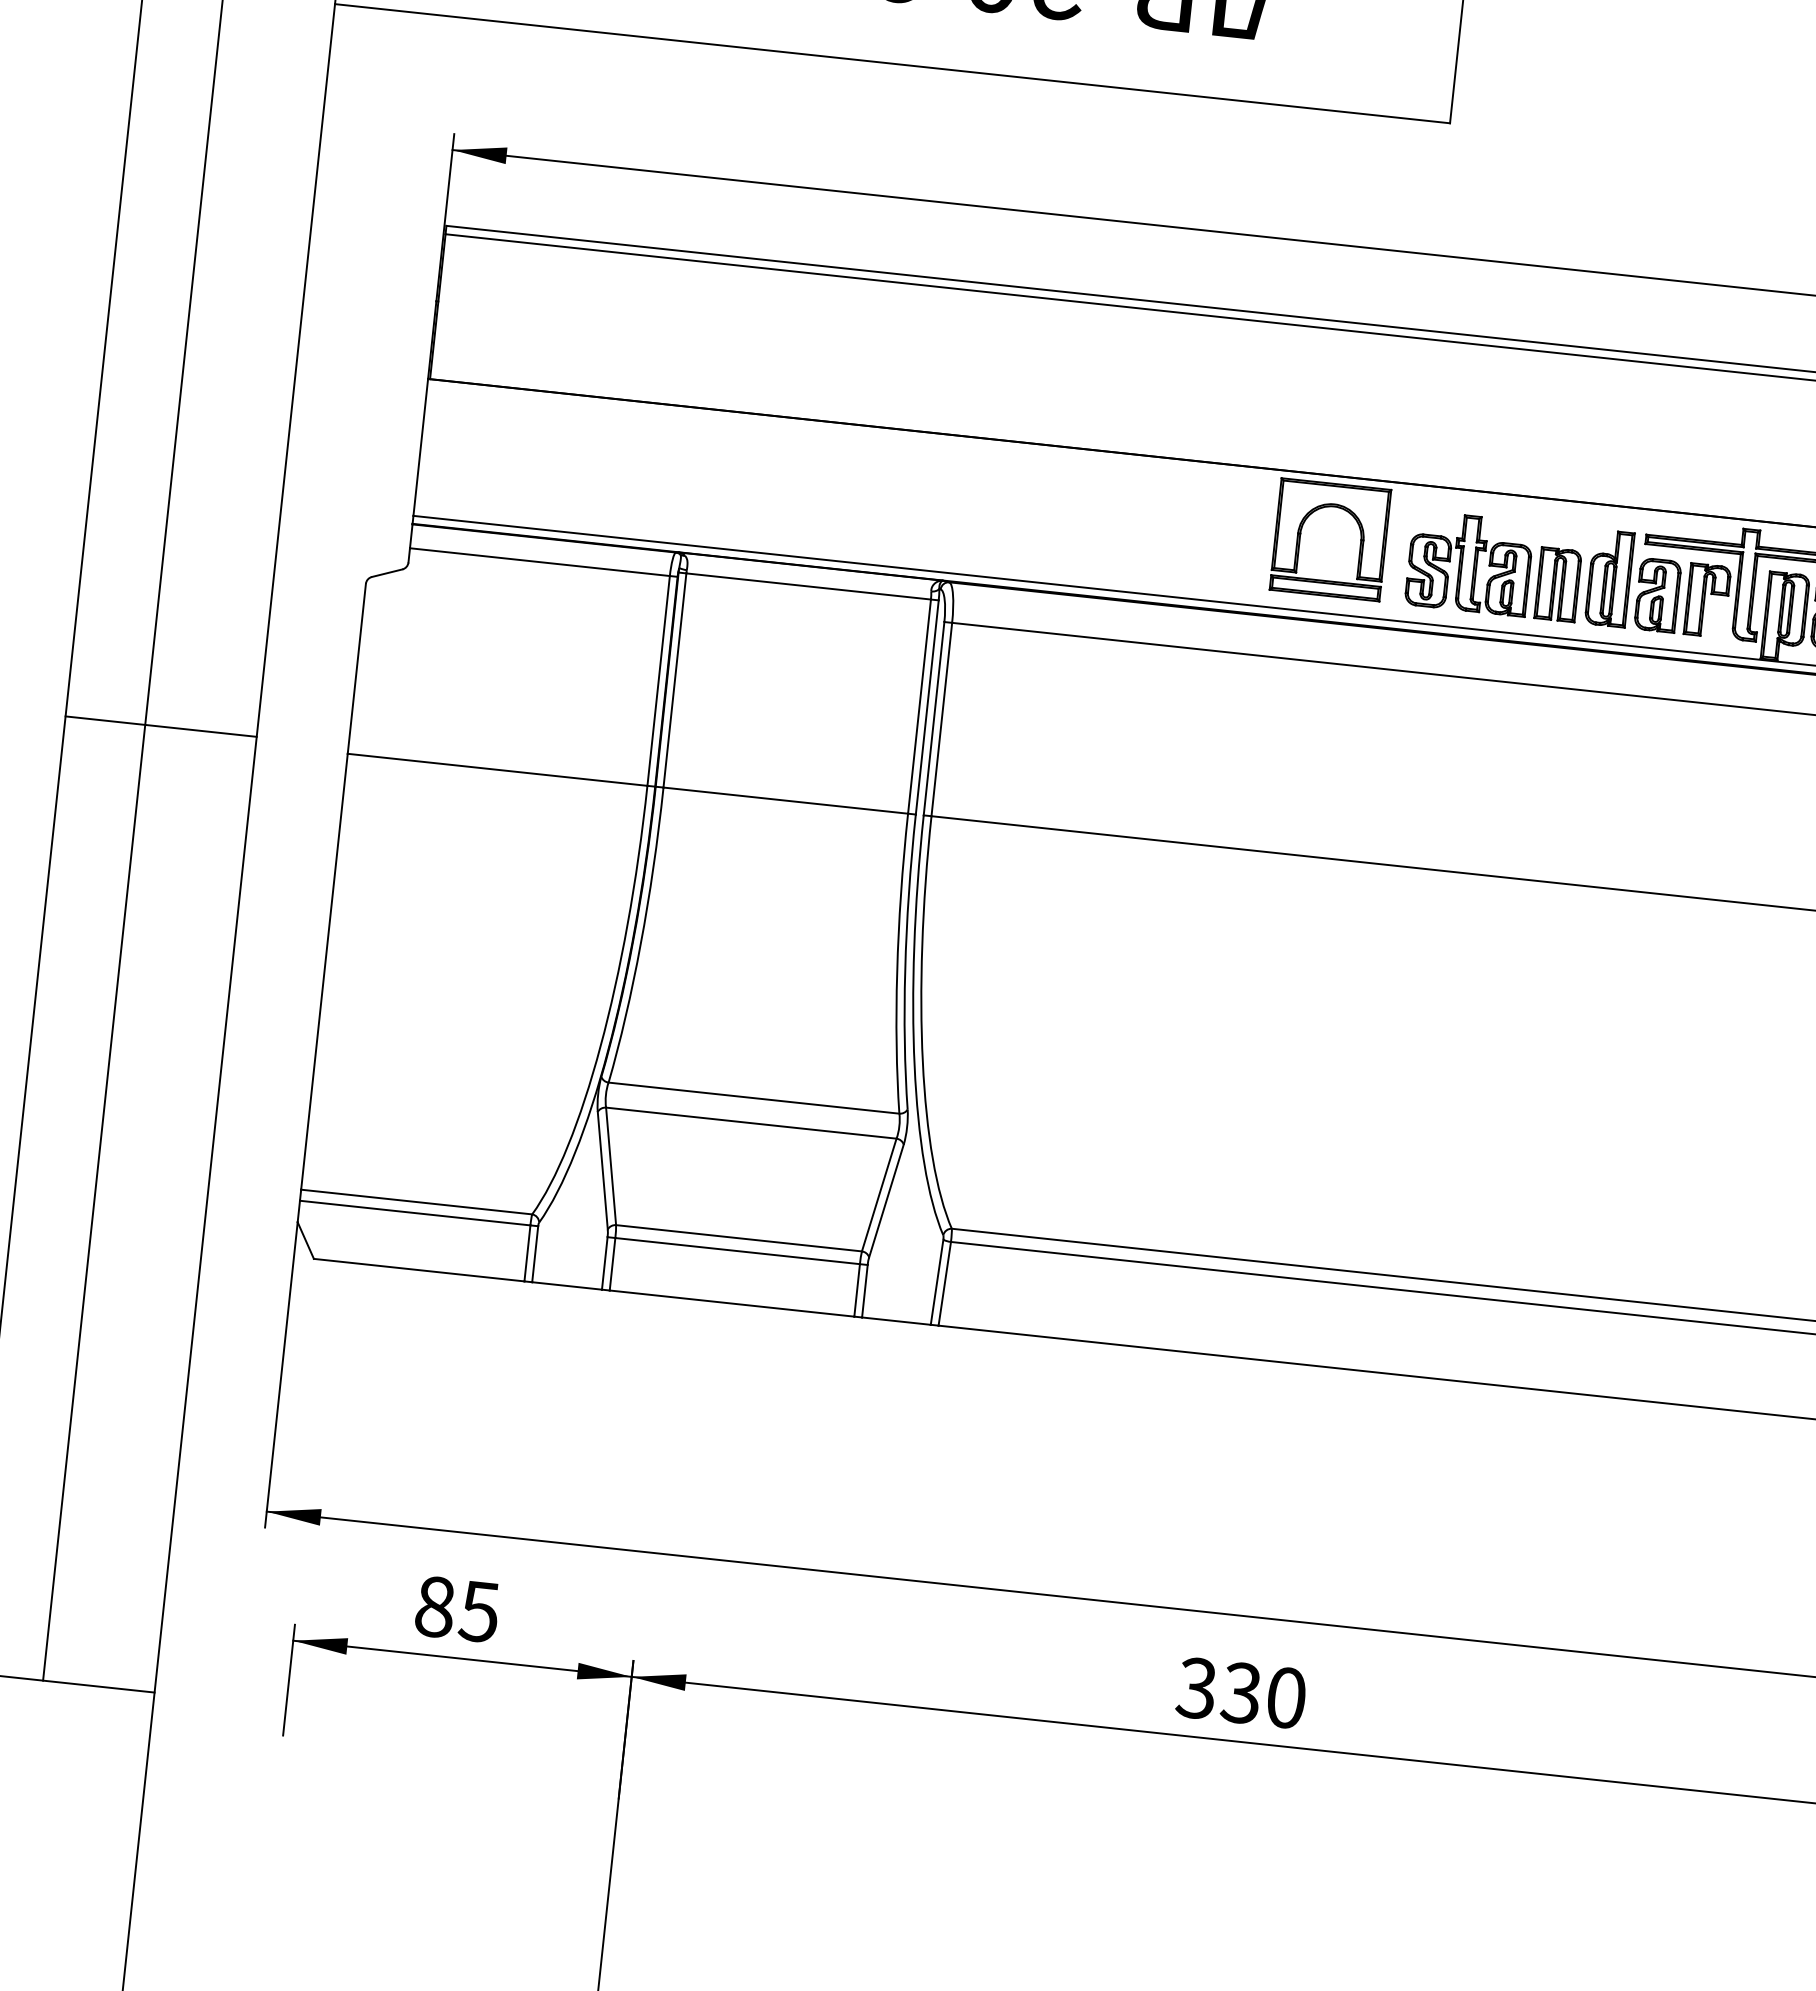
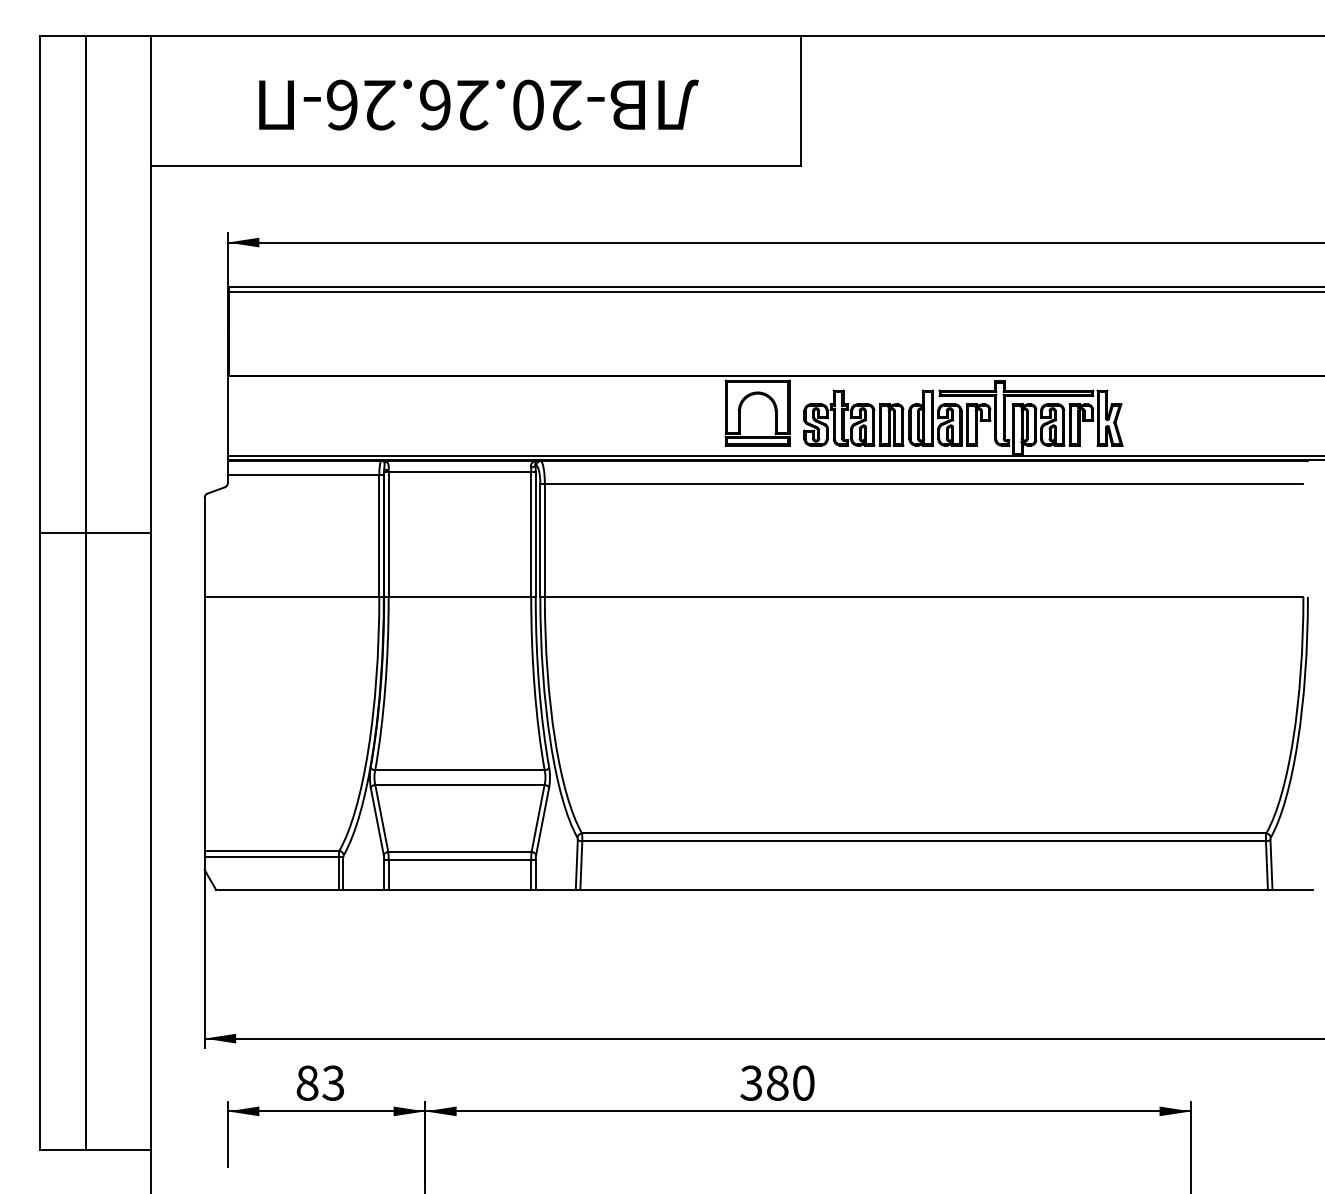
line: (161, 726) -> (95, 532), moved
text: (479, 1610) -> (333, 1082), 85 -> 83
text: (1241, 1691) -> (777, 1082), 330 -> 380

